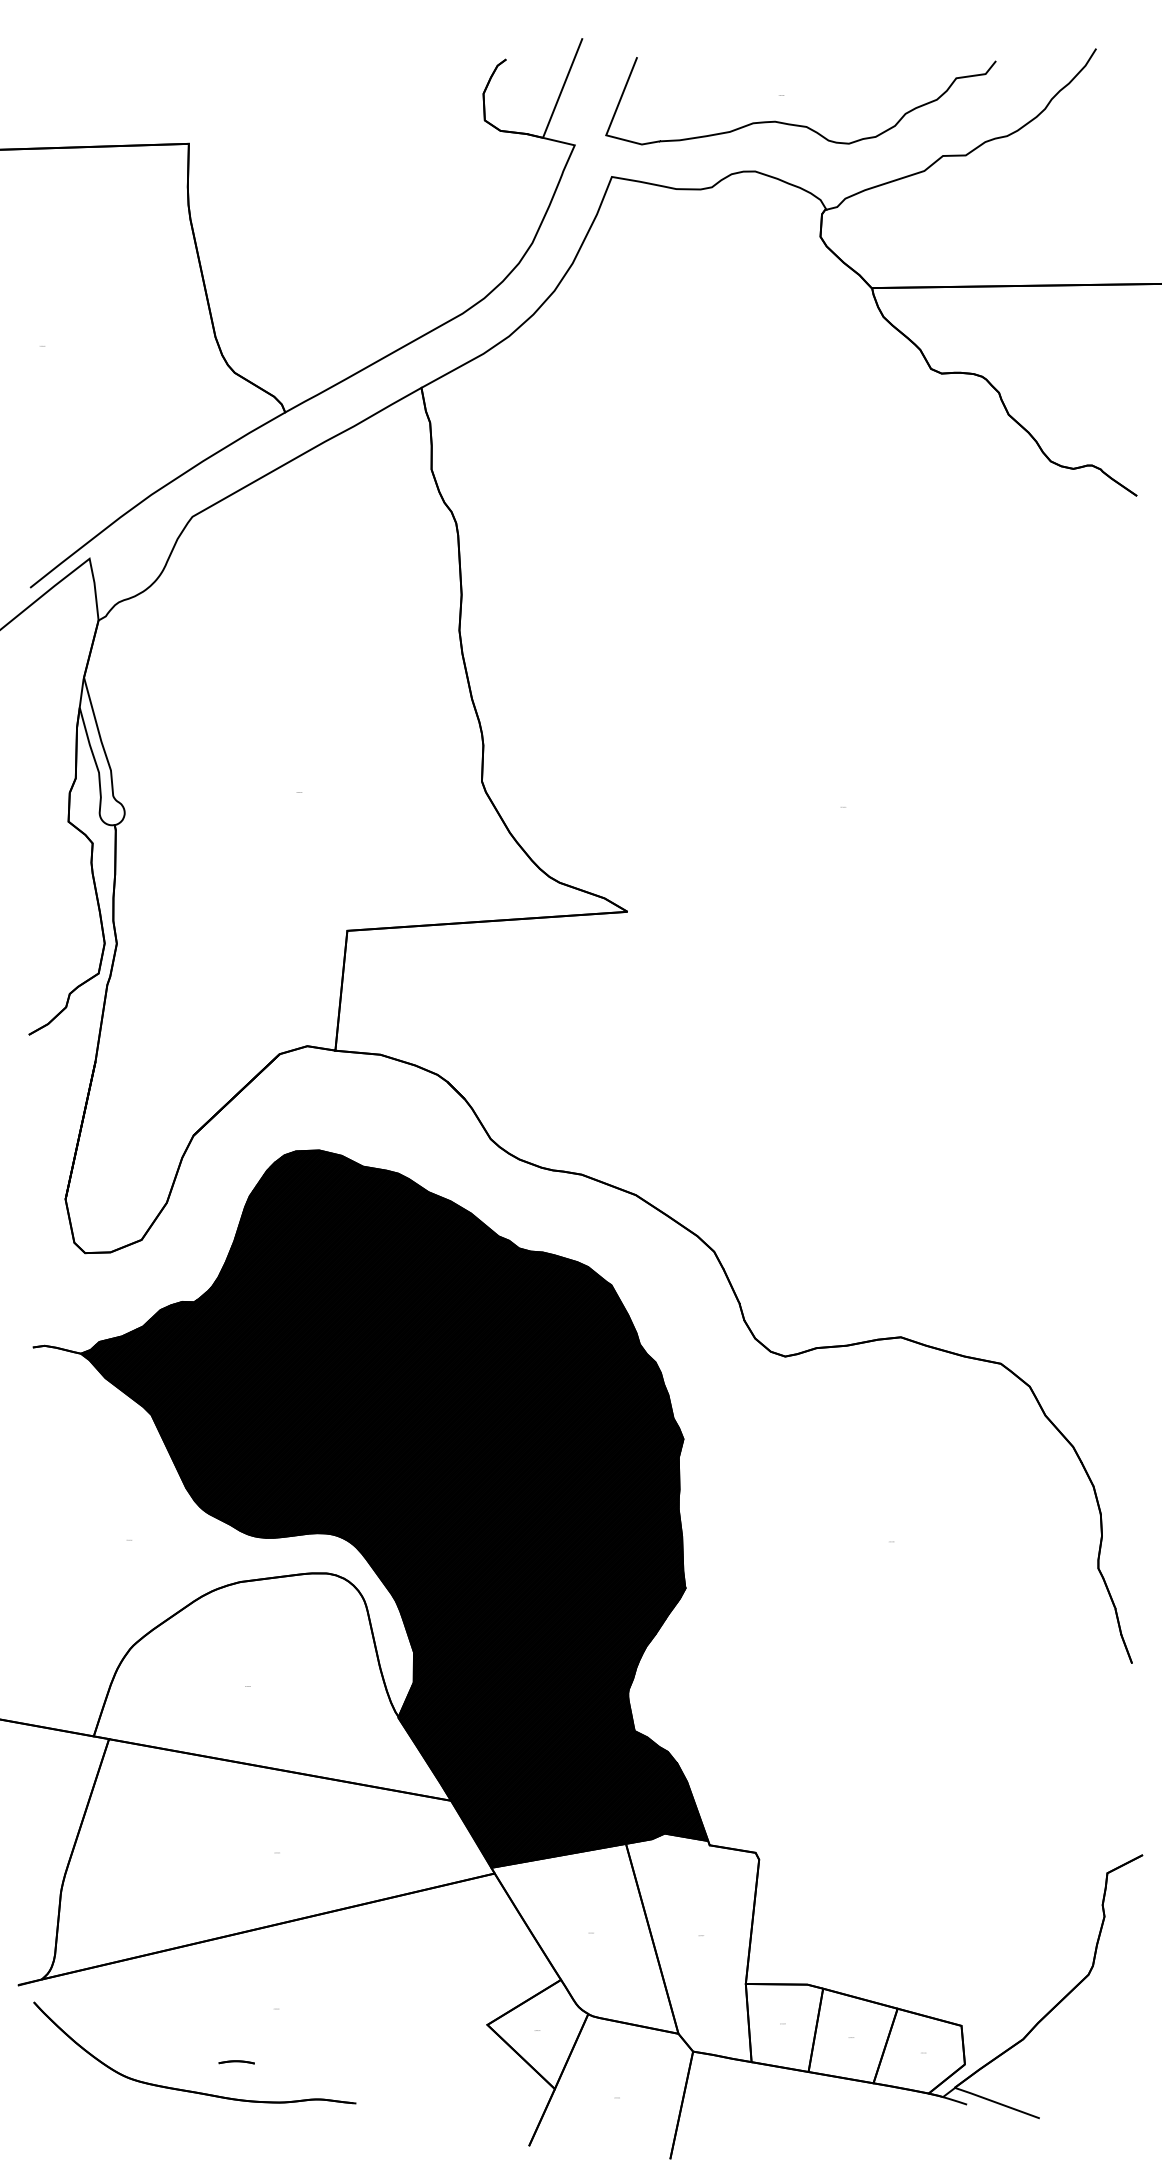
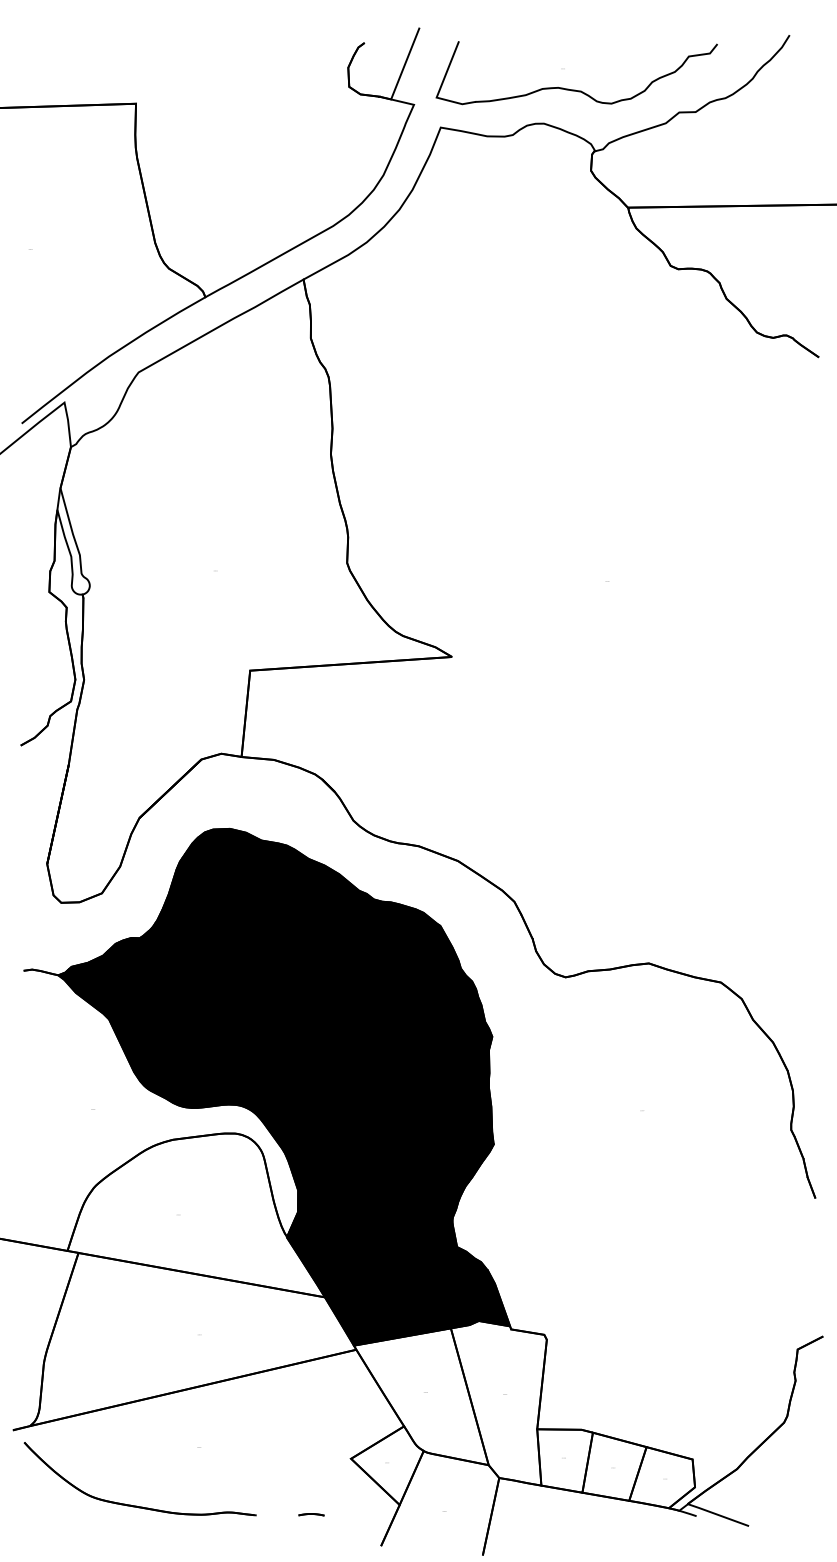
line: (236, 2061) -> (311, 1514), moved

